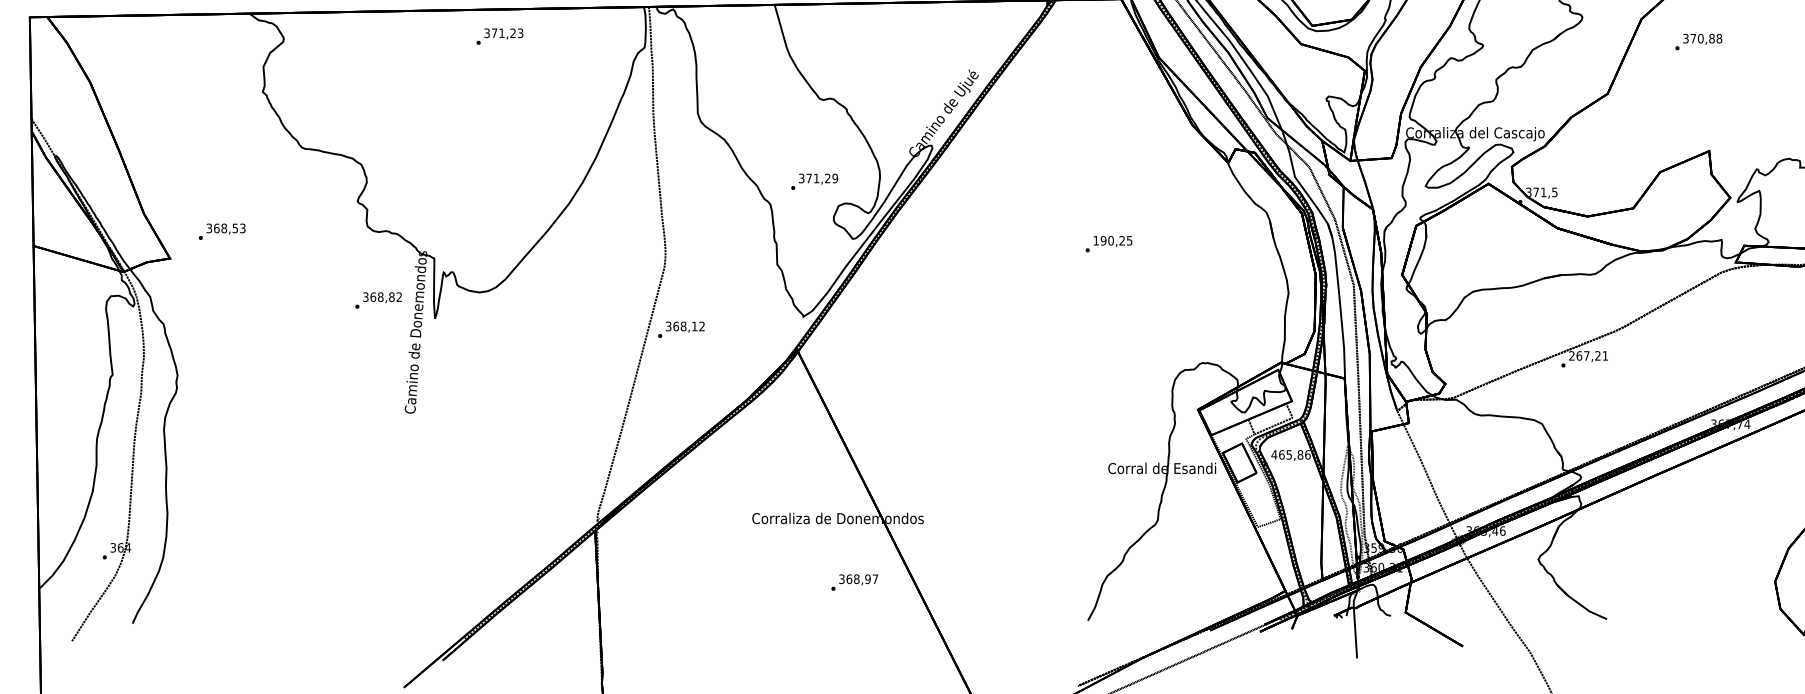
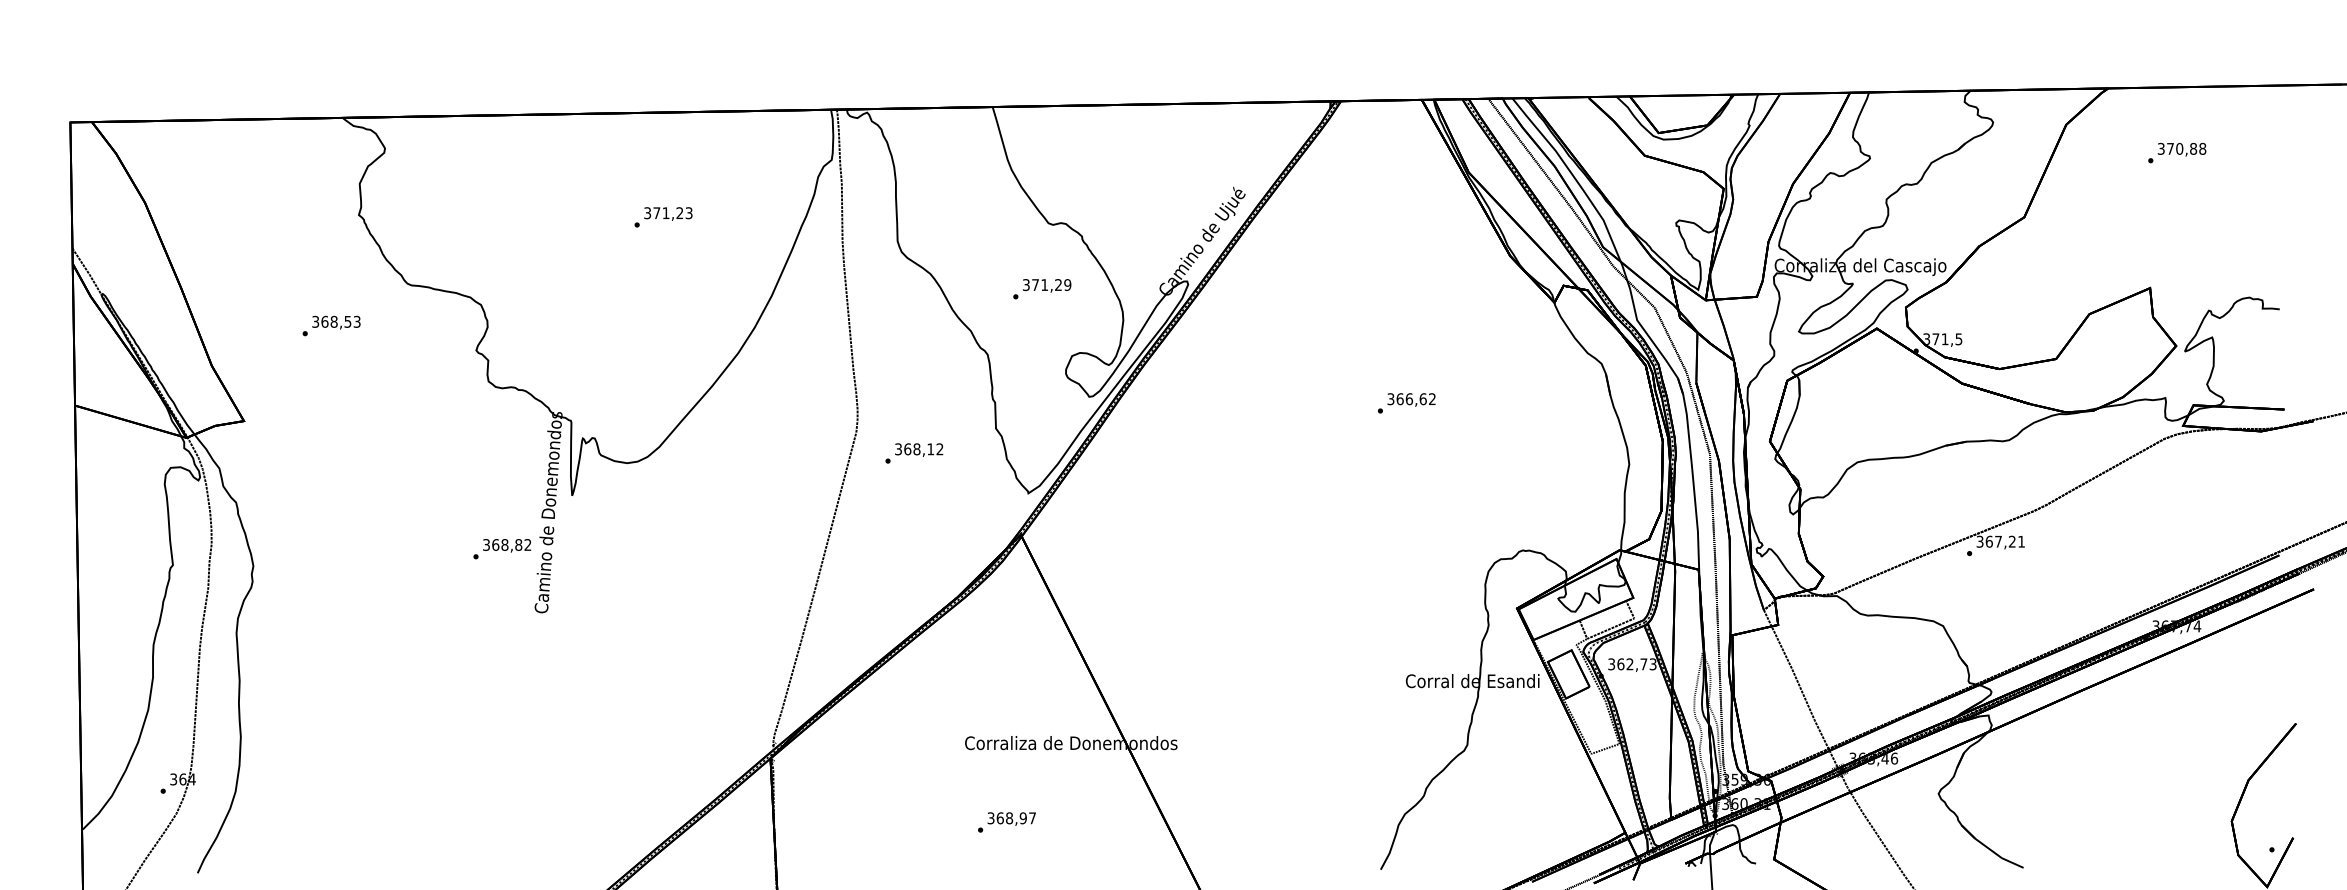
text: (499, 36) -> (663, 217), moved
text: (1699, 41) -> (2177, 152), moved
text: (814, 182) -> (1042, 289), moved
text: (222, 231) -> (331, 325), moved
text: (1112, 241) -> (1411, 399), 190,25 -> 366,62
text: (378, 300) -> (502, 549), moved
text: (681, 329) -> (914, 453), moved
text: (1571, 355) -> (1979, 541), 267,21 -> 367,21
text: (1290, 455) -> (1631, 664), 465,86 -> 362,73
text: (854, 582) -> (1006, 822), moved

